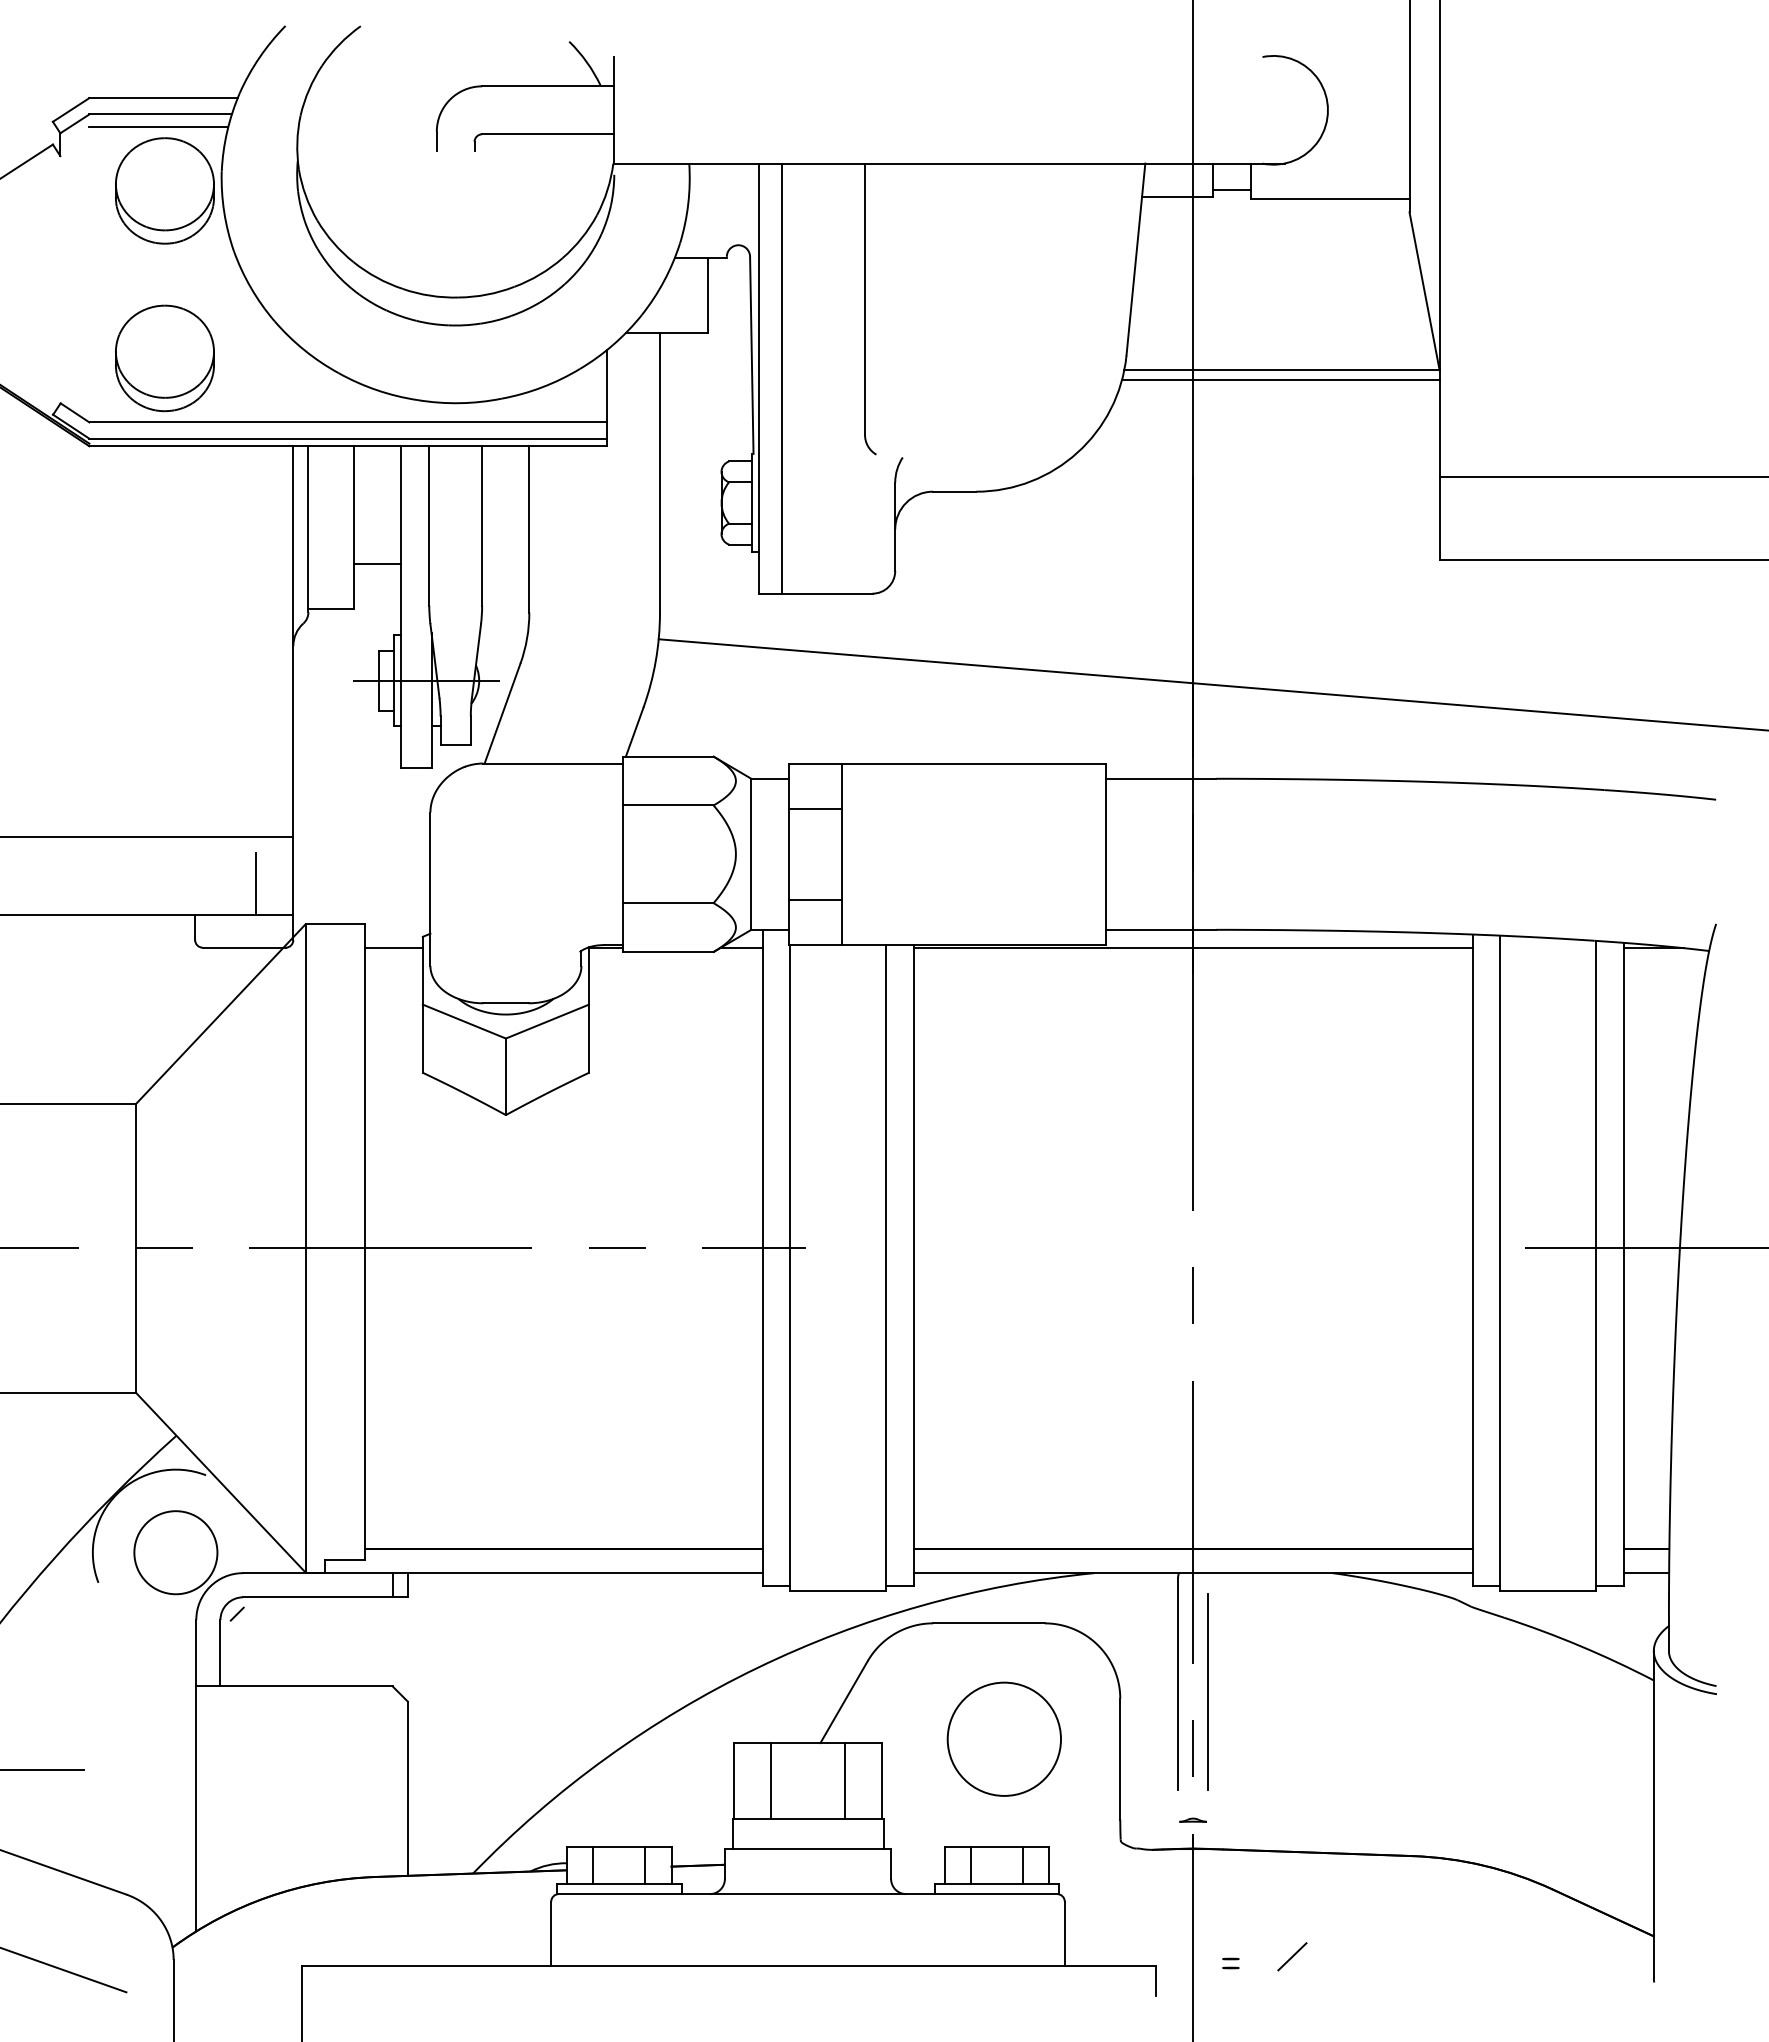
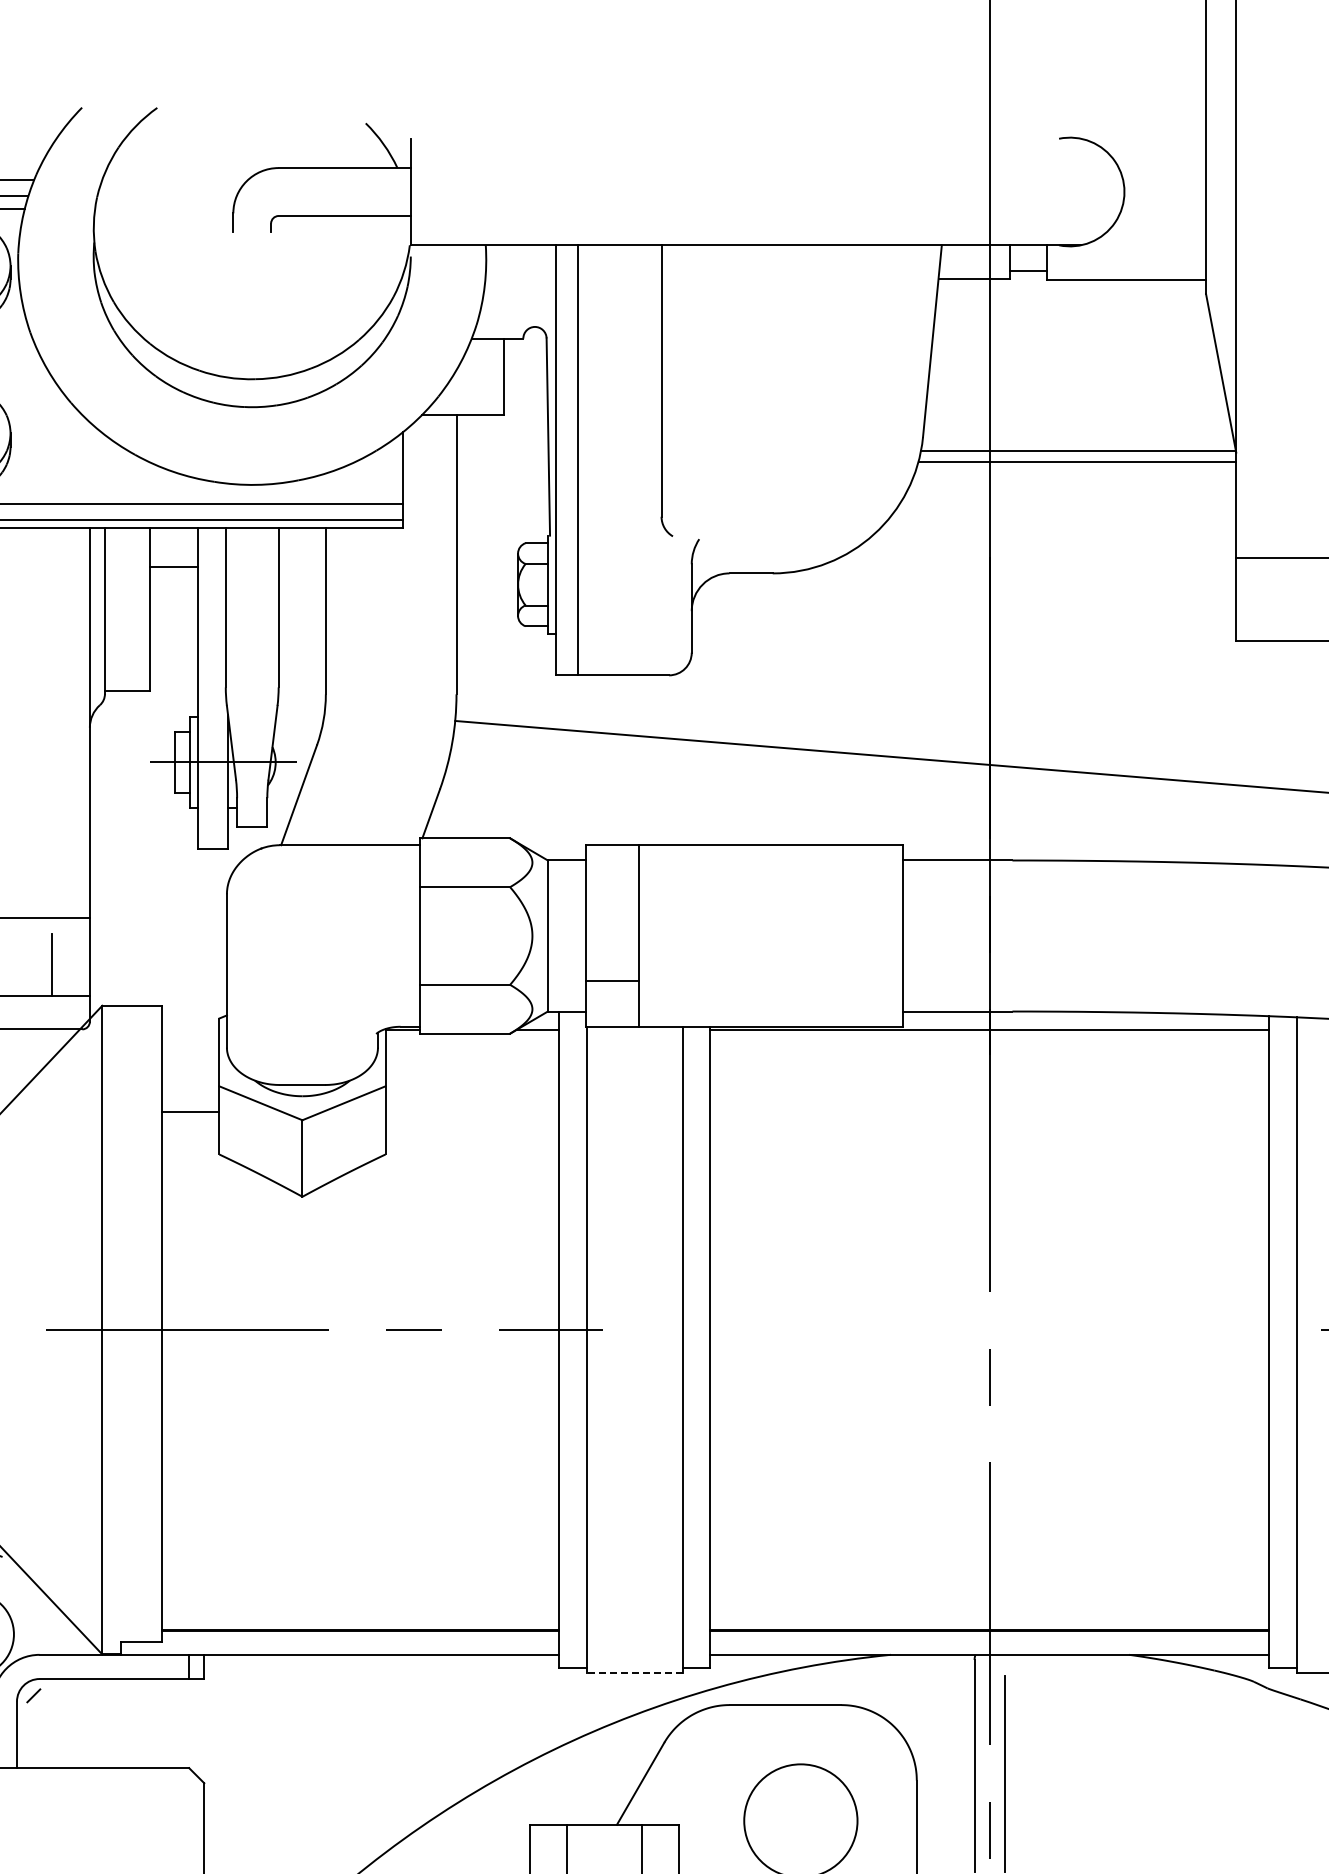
line: (377, 563) -> (174, 567), moved
line: (815, 809) -> (612, 891), removed
line: (393, 948) -> (190, 1112), moved
line: (838, 1591) -> (635, 1673), solid -> dashed

